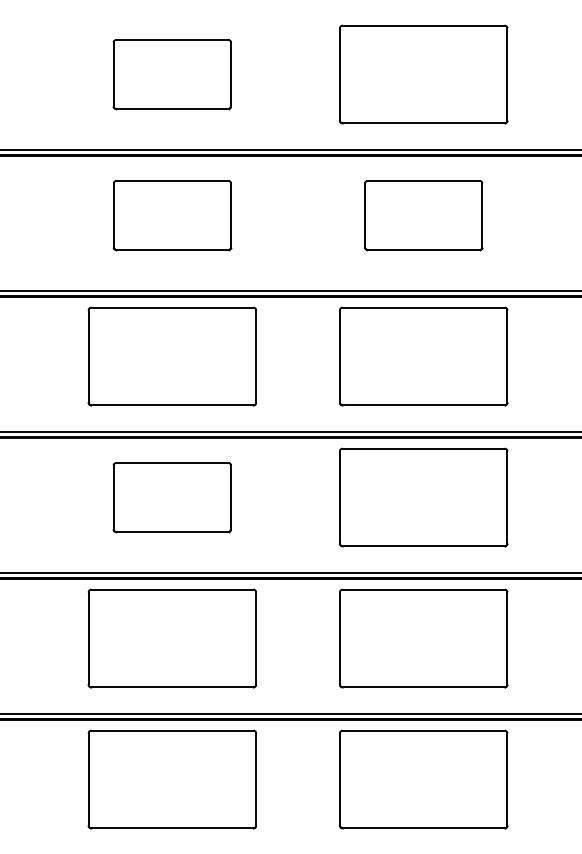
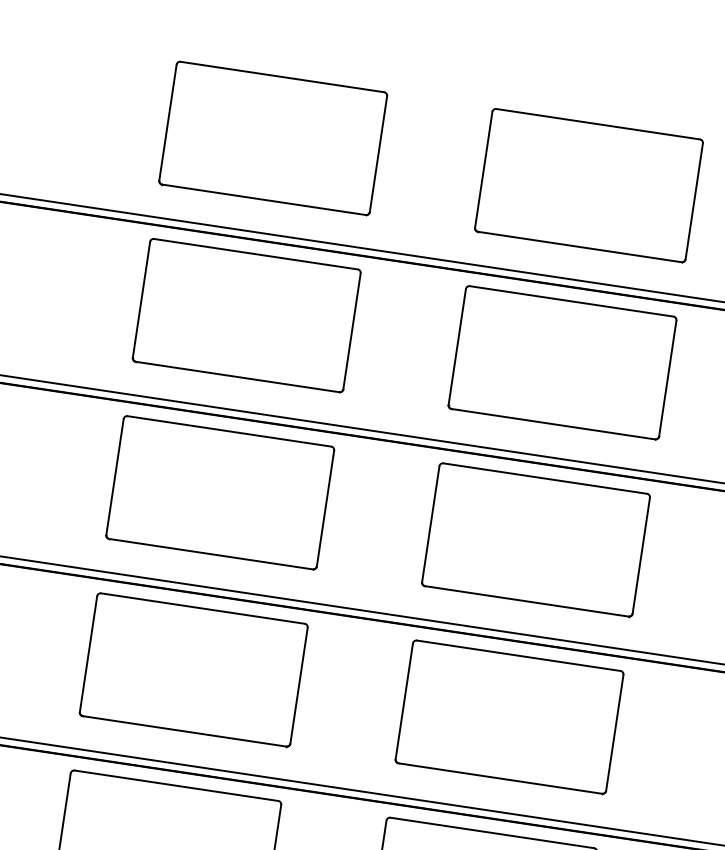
part: (171, 74) -> (272, 138), size x1.43
part: (172, 215) -> (246, 315), size x1.43
part: (423, 215) -> (562, 362), size x1.43
part: (171, 497) -> (192, 669), size x1.43

